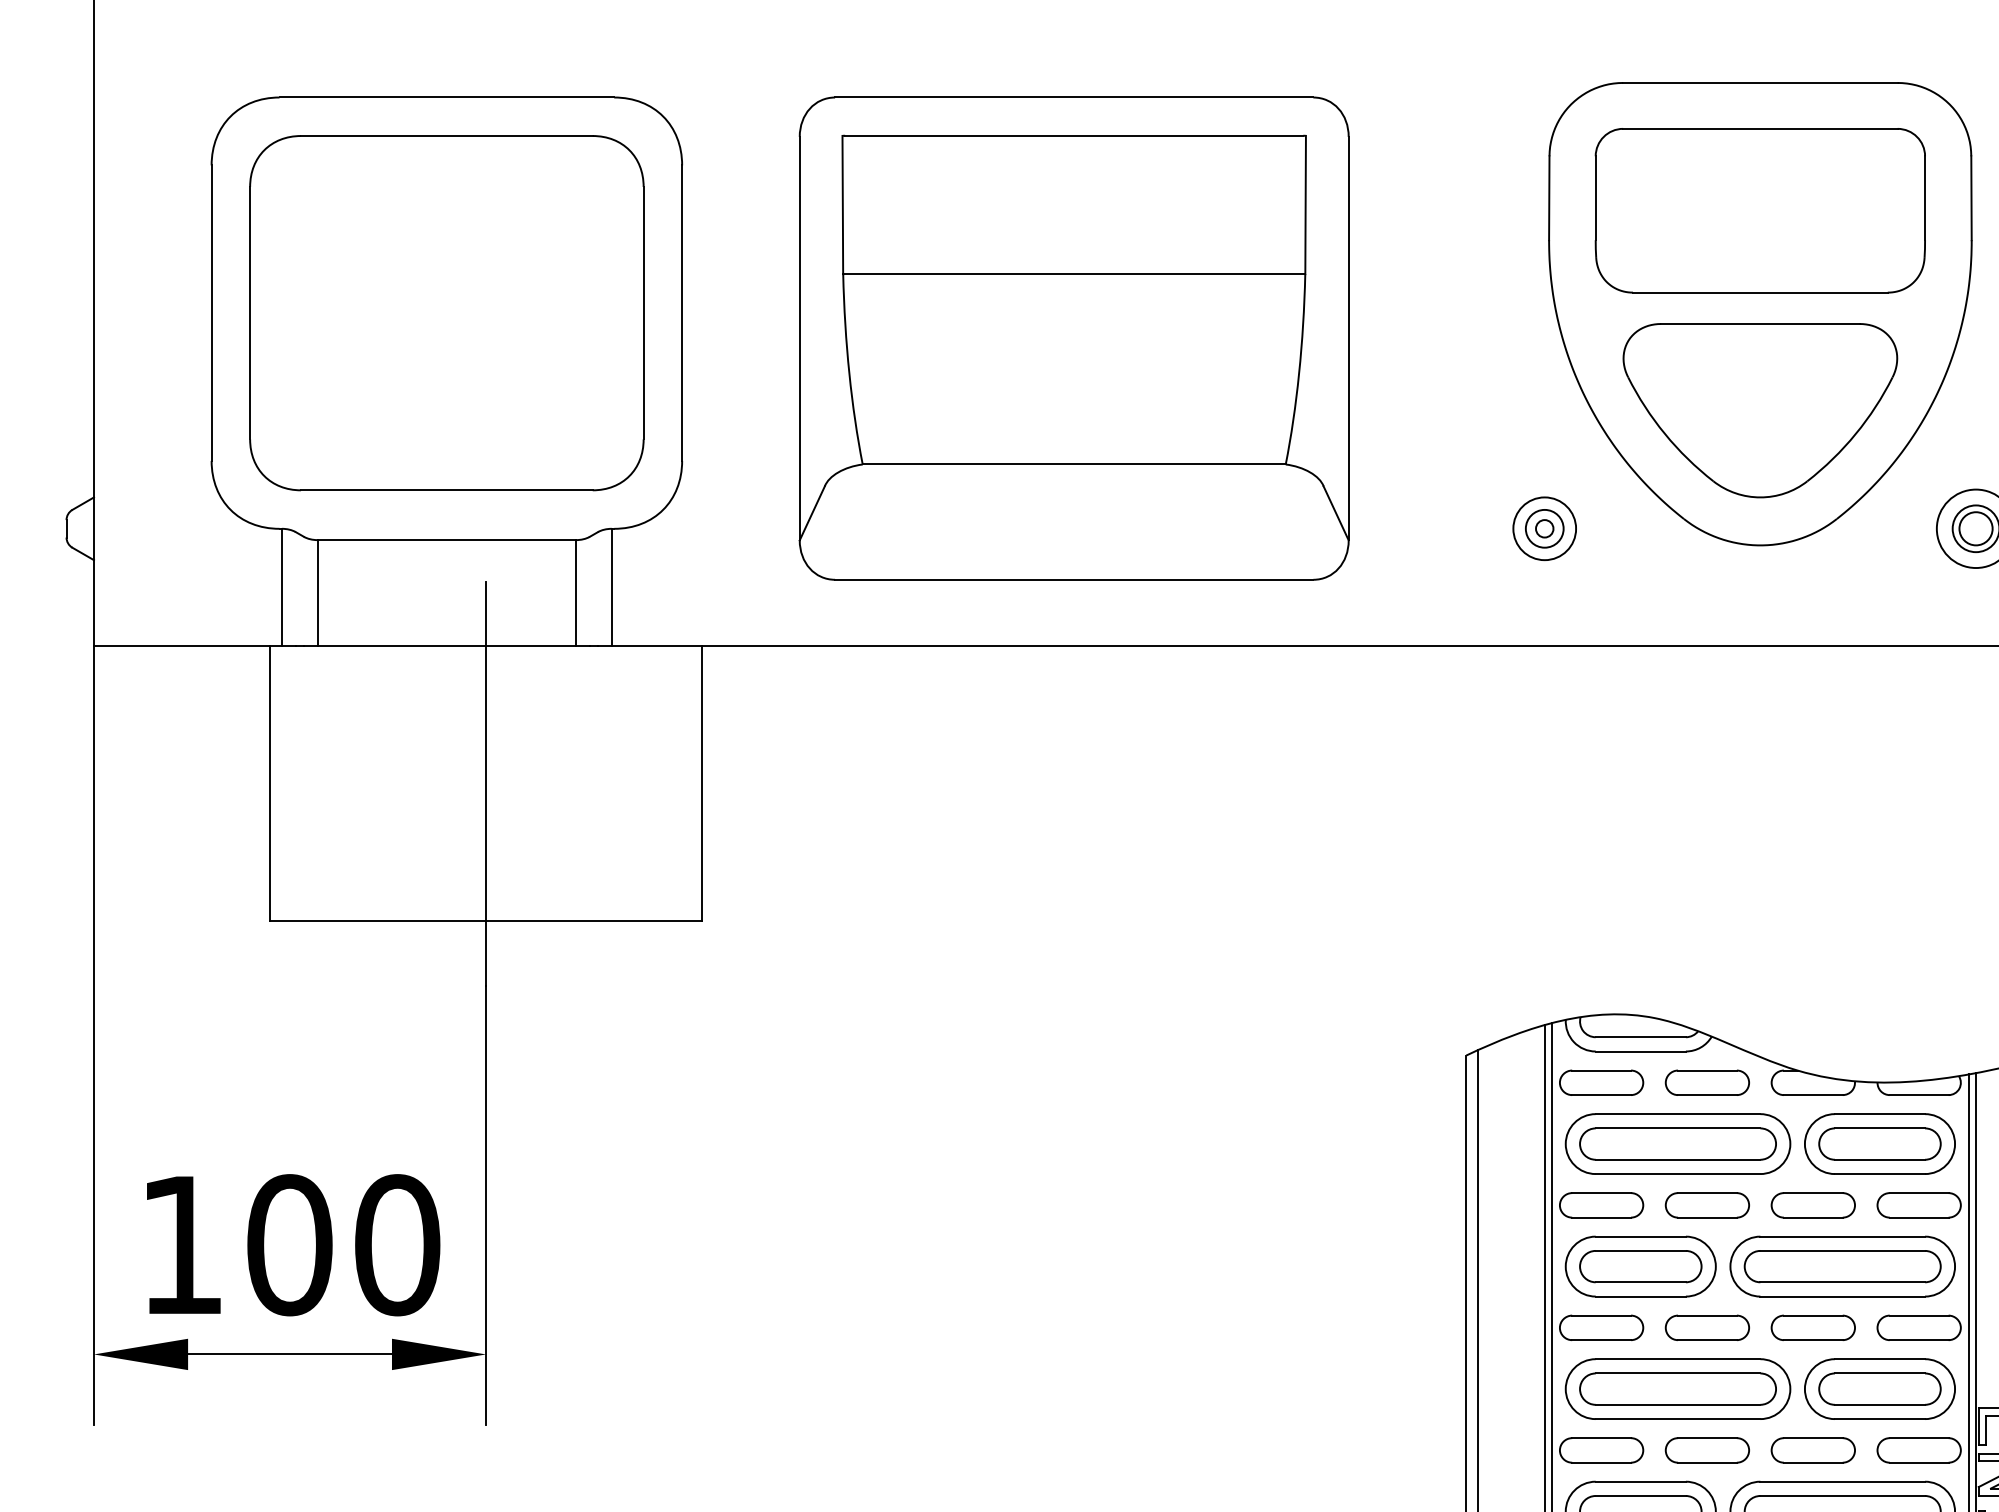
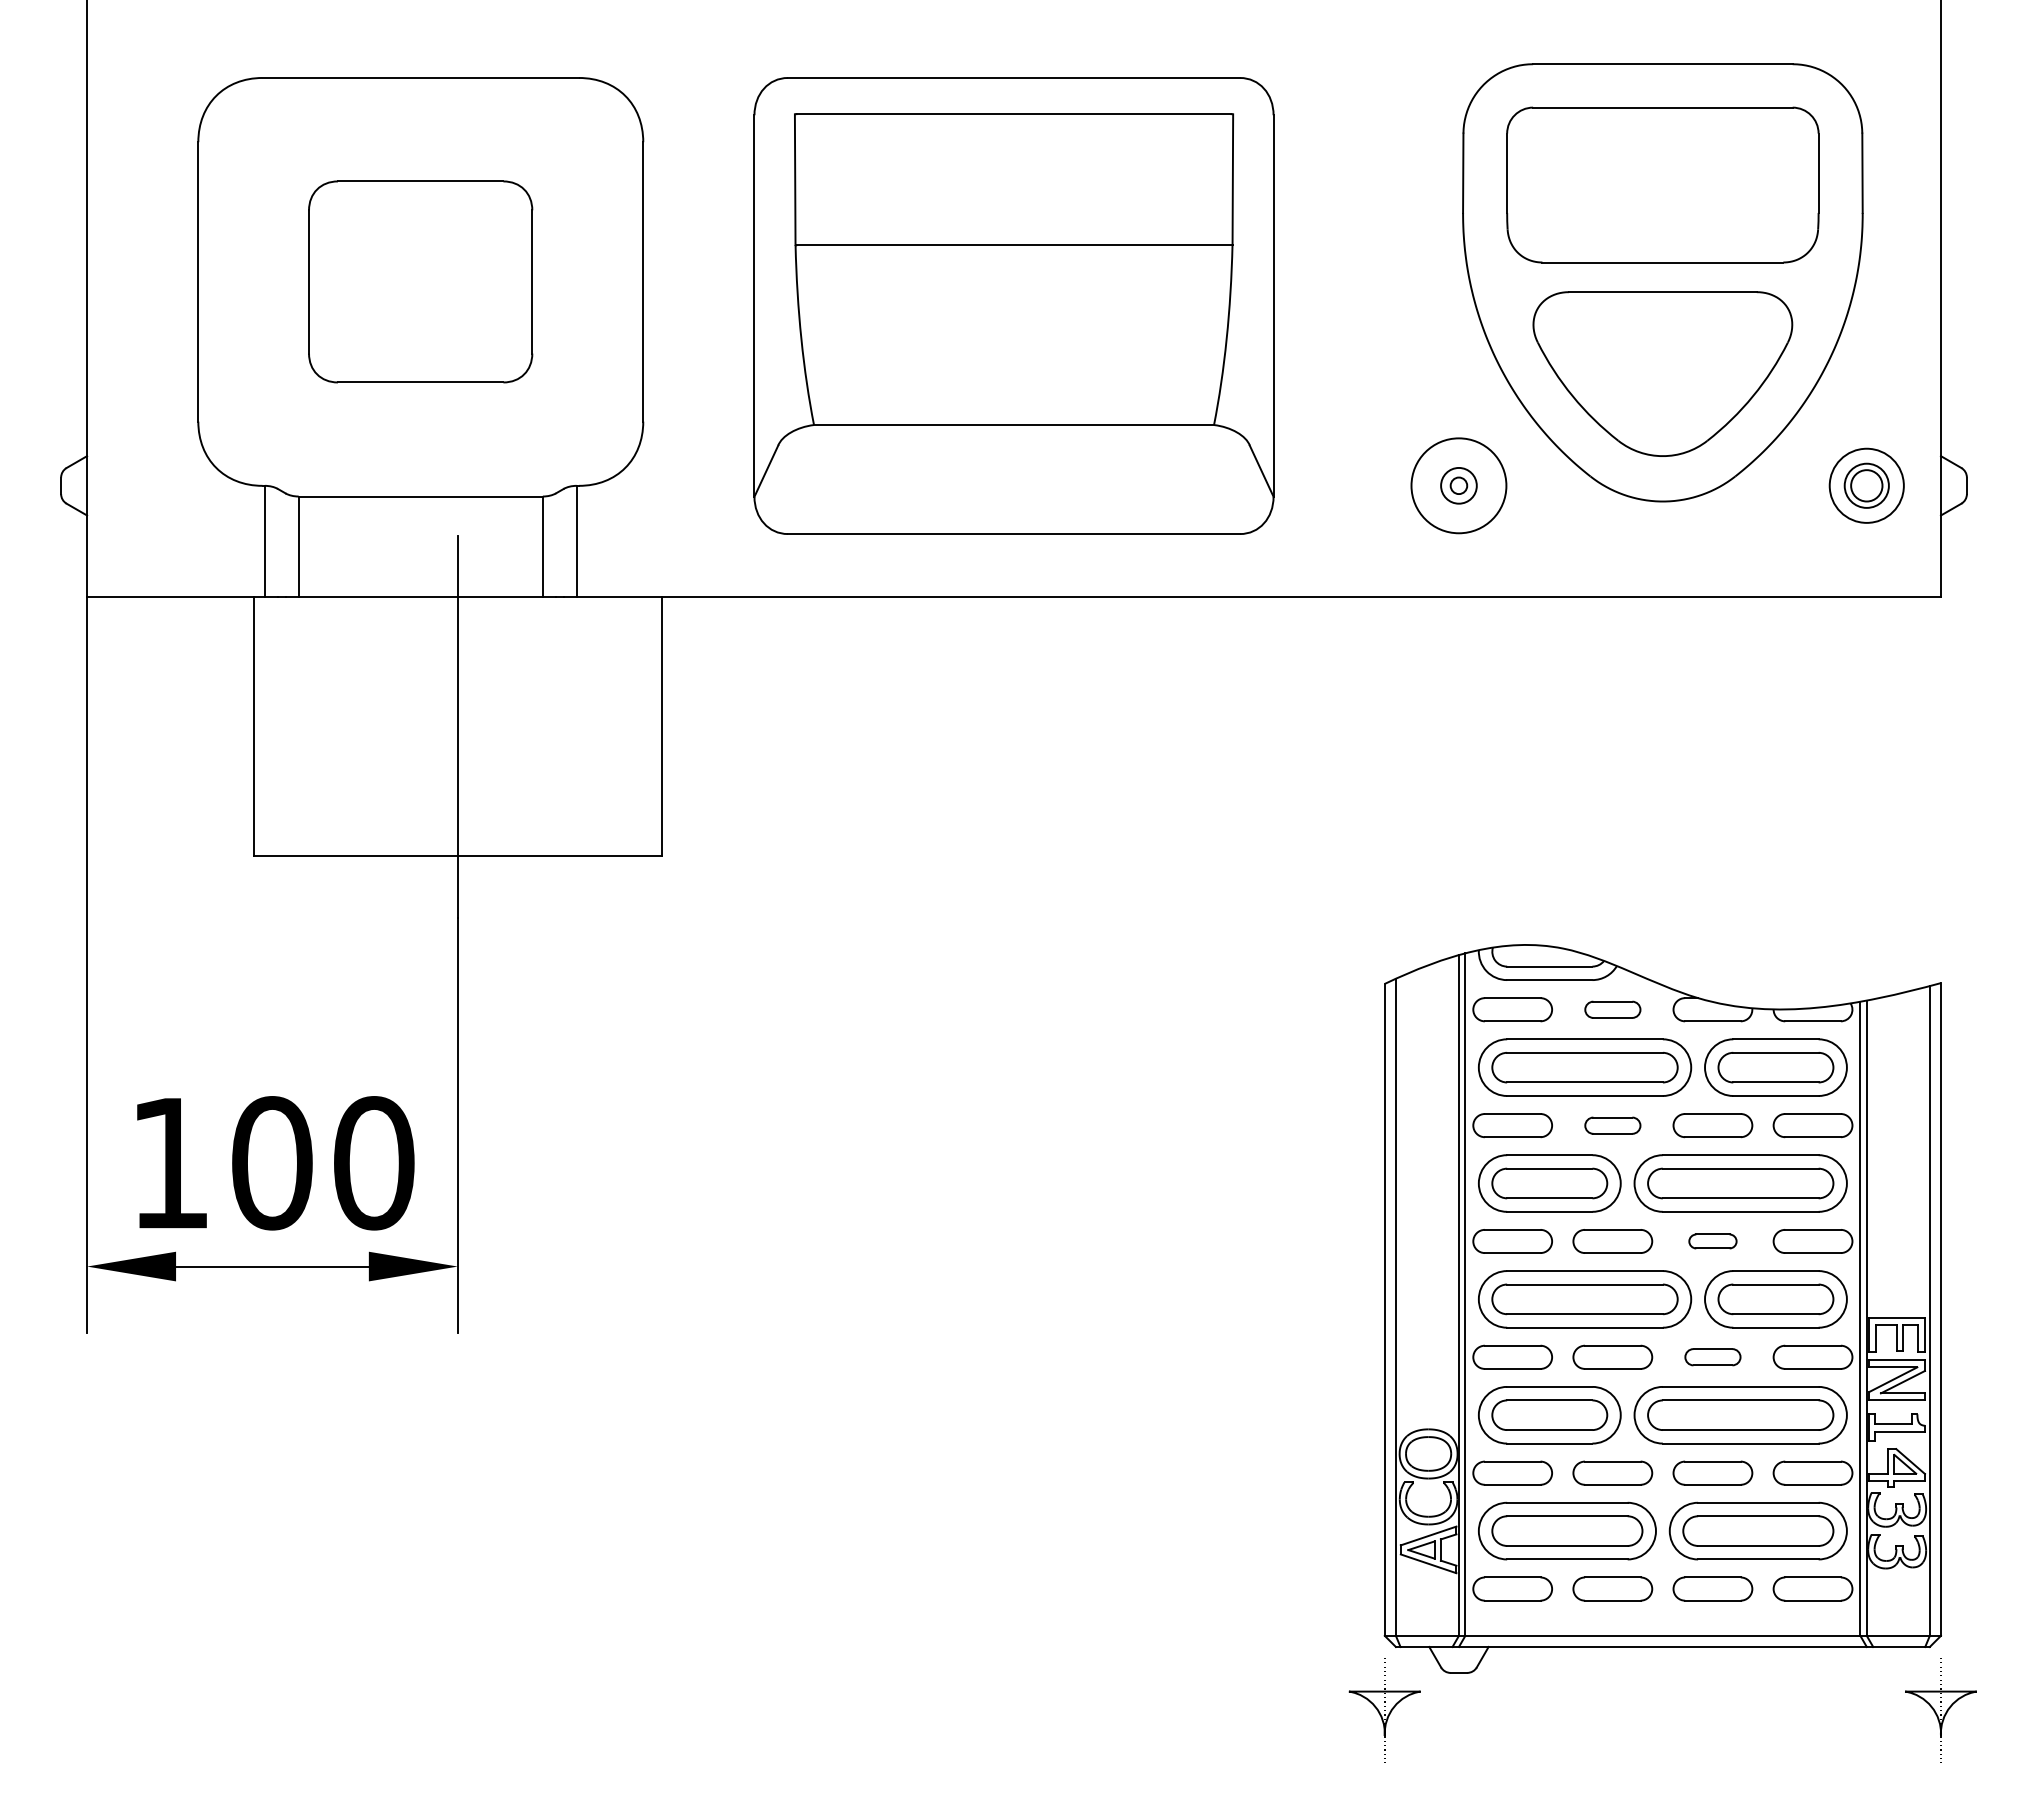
part: (446, 312) -> (420, 281), size x0.6
circle: (1544, 528) -> (1458, 485), size x1.6
part: (1707, 1082) -> (1612, 1009), size x0.7
part: (1707, 1205) -> (1612, 1125), size x0.7
part: (1812, 1327) -> (1712, 1241), size x0.6
part: (1812, 1449) -> (1712, 1356), size x0.7

